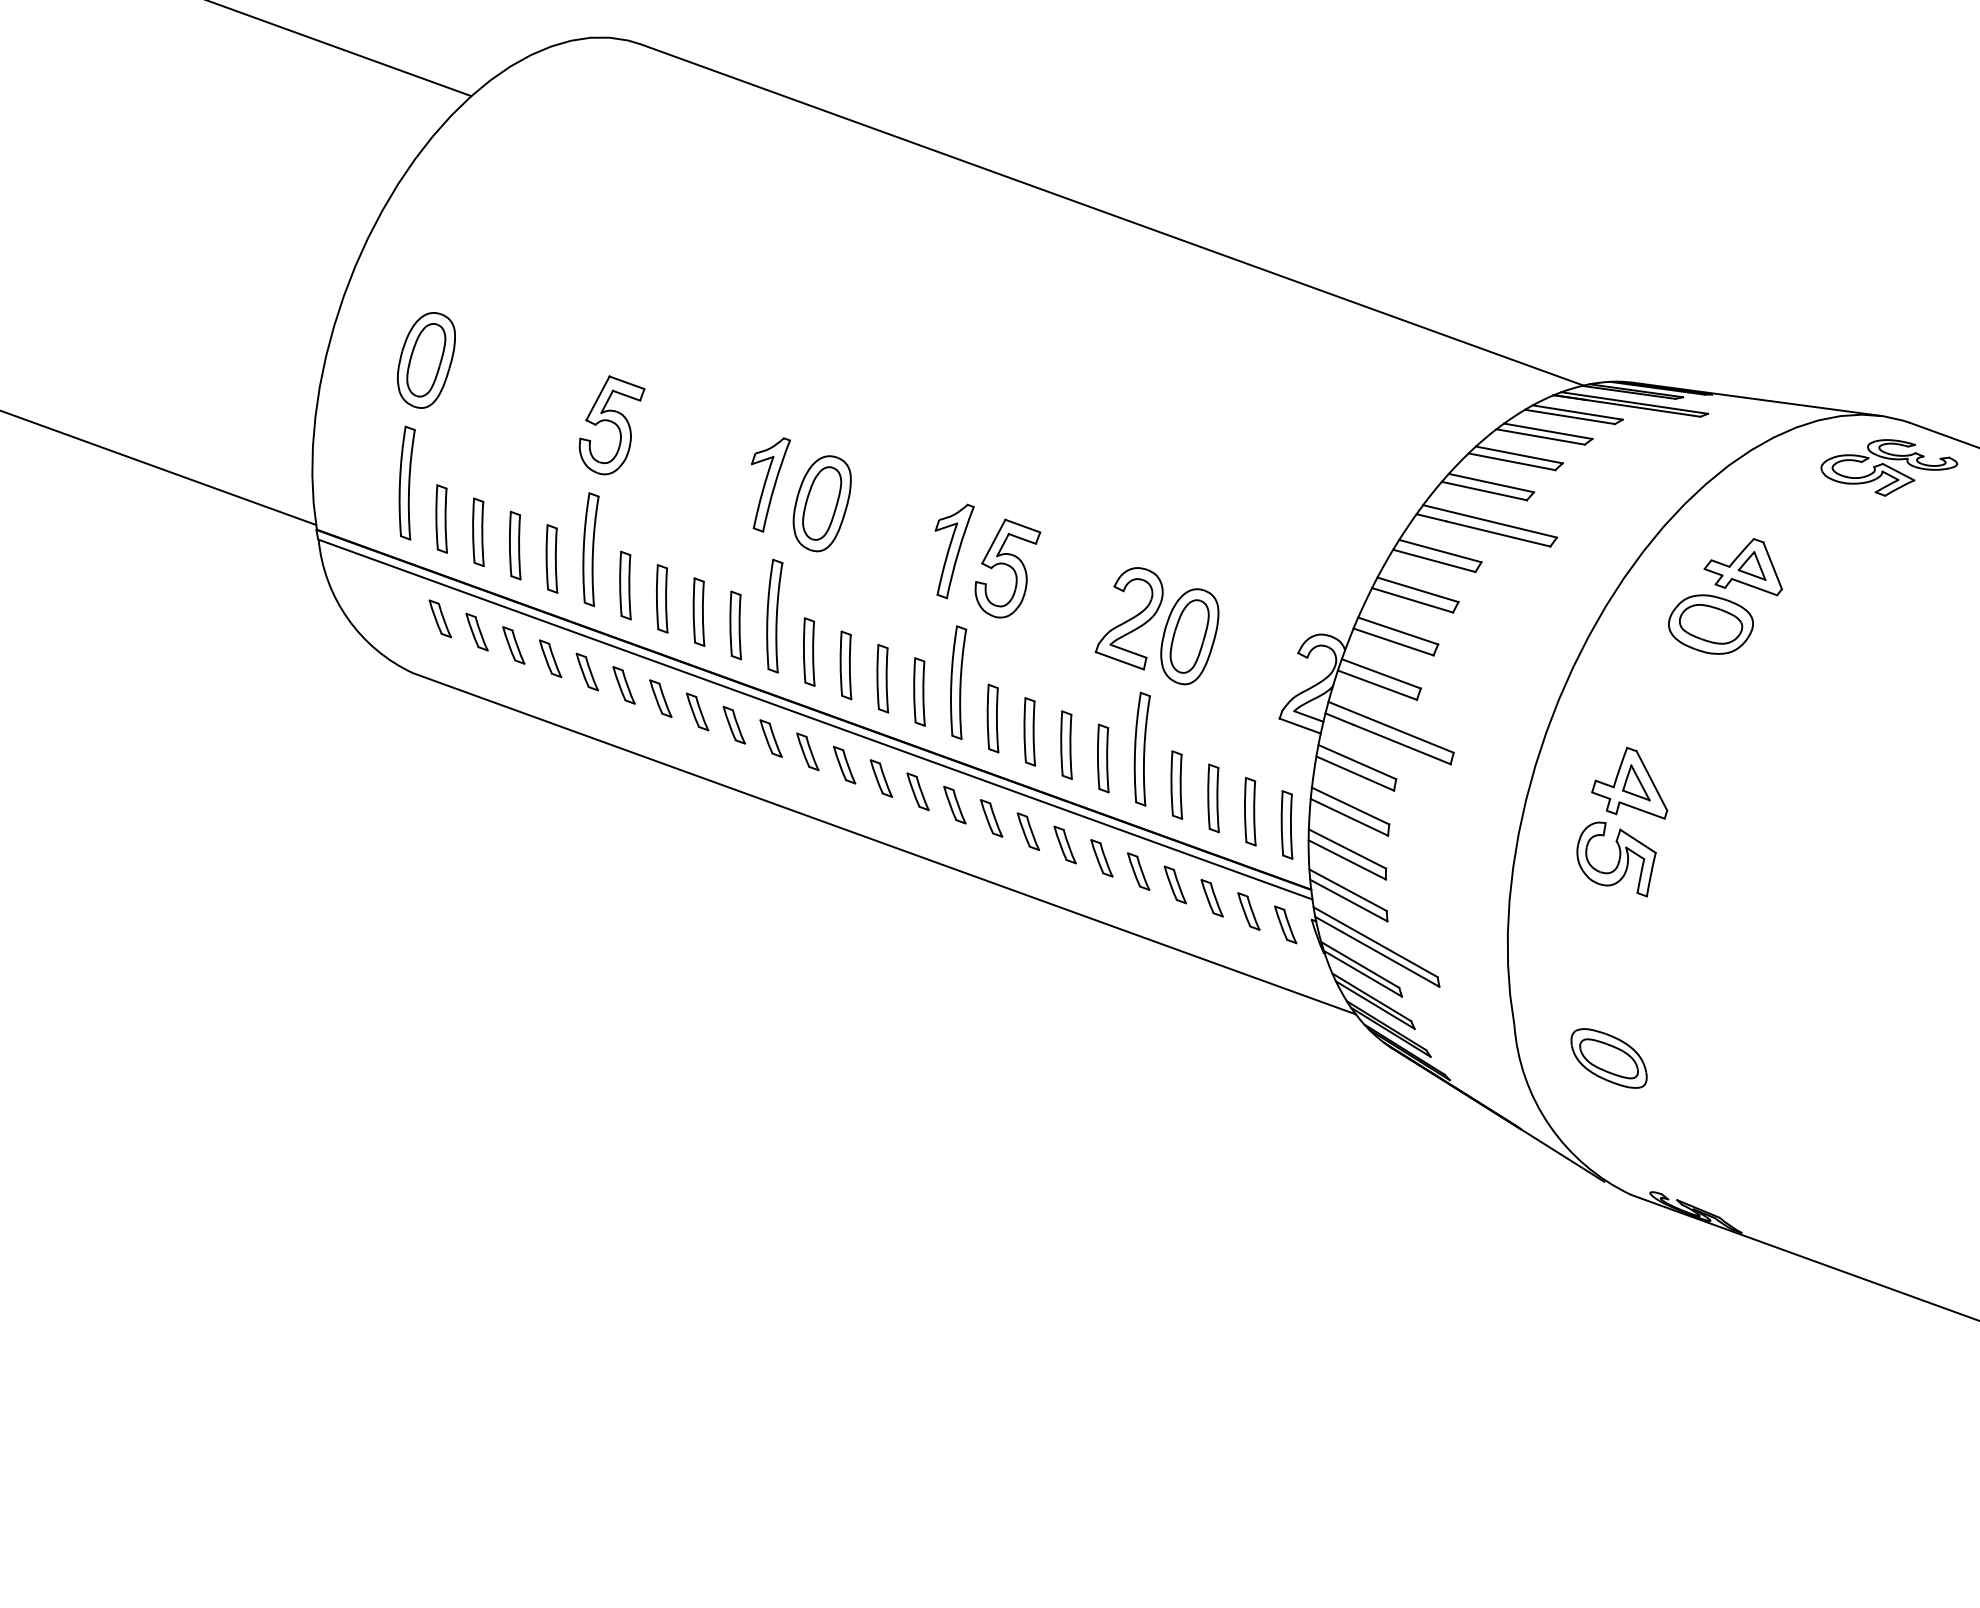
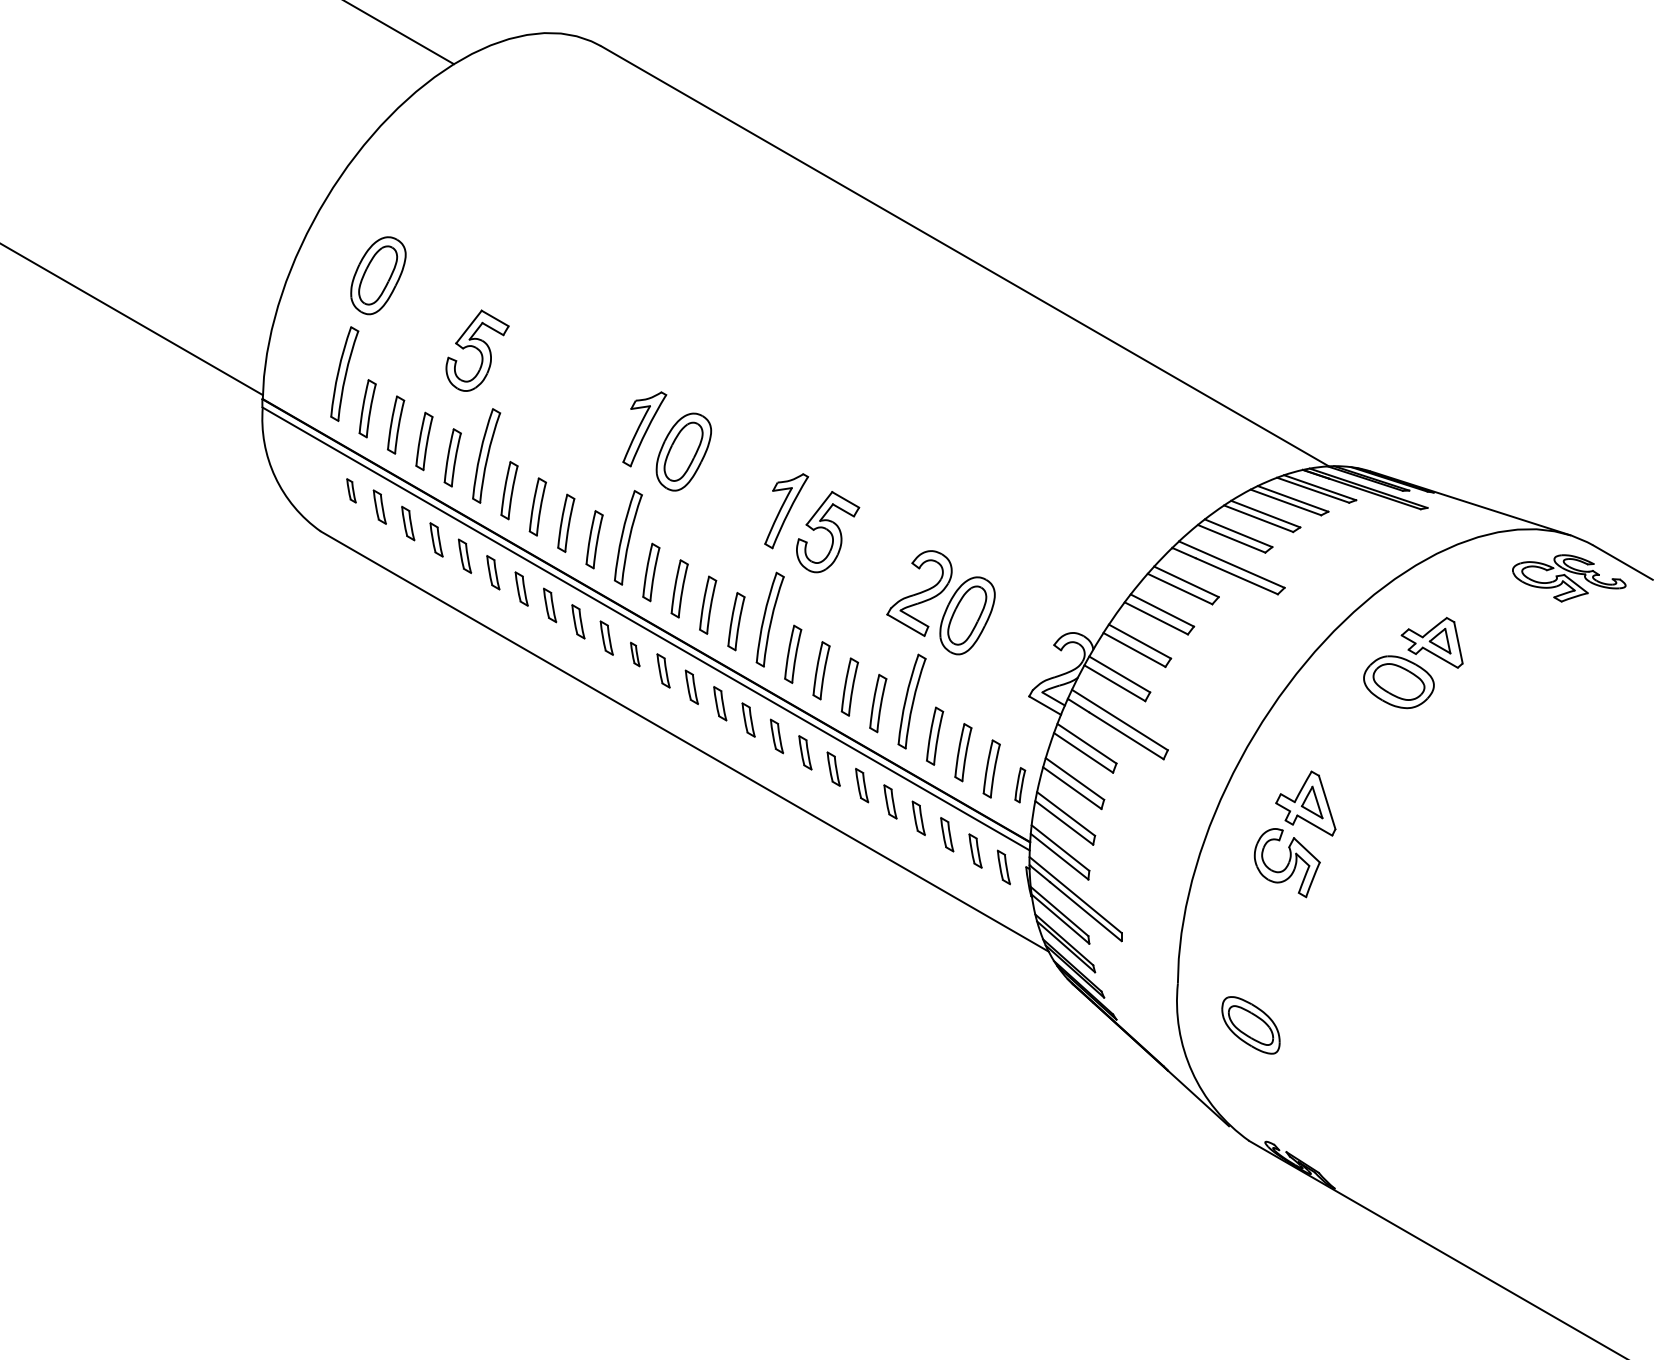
part: (612, 424) -> (477, 350), moved
part: (440, 618) -> (351, 490), size x0.7
part: (808, 751) -> (635, 654), size x0.7
part: (1287, 823) -> (1020, 784), size x0.6

